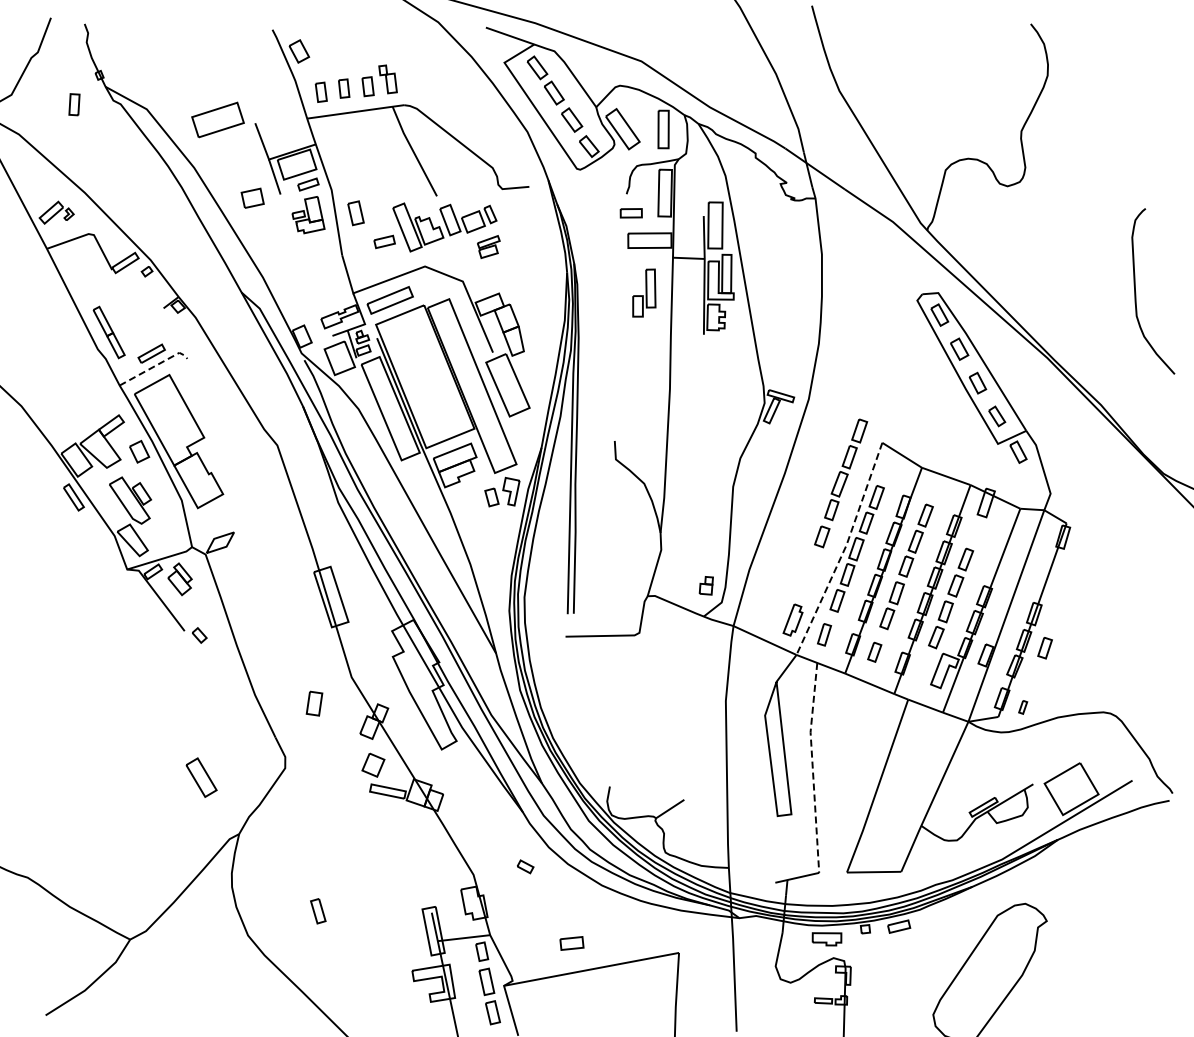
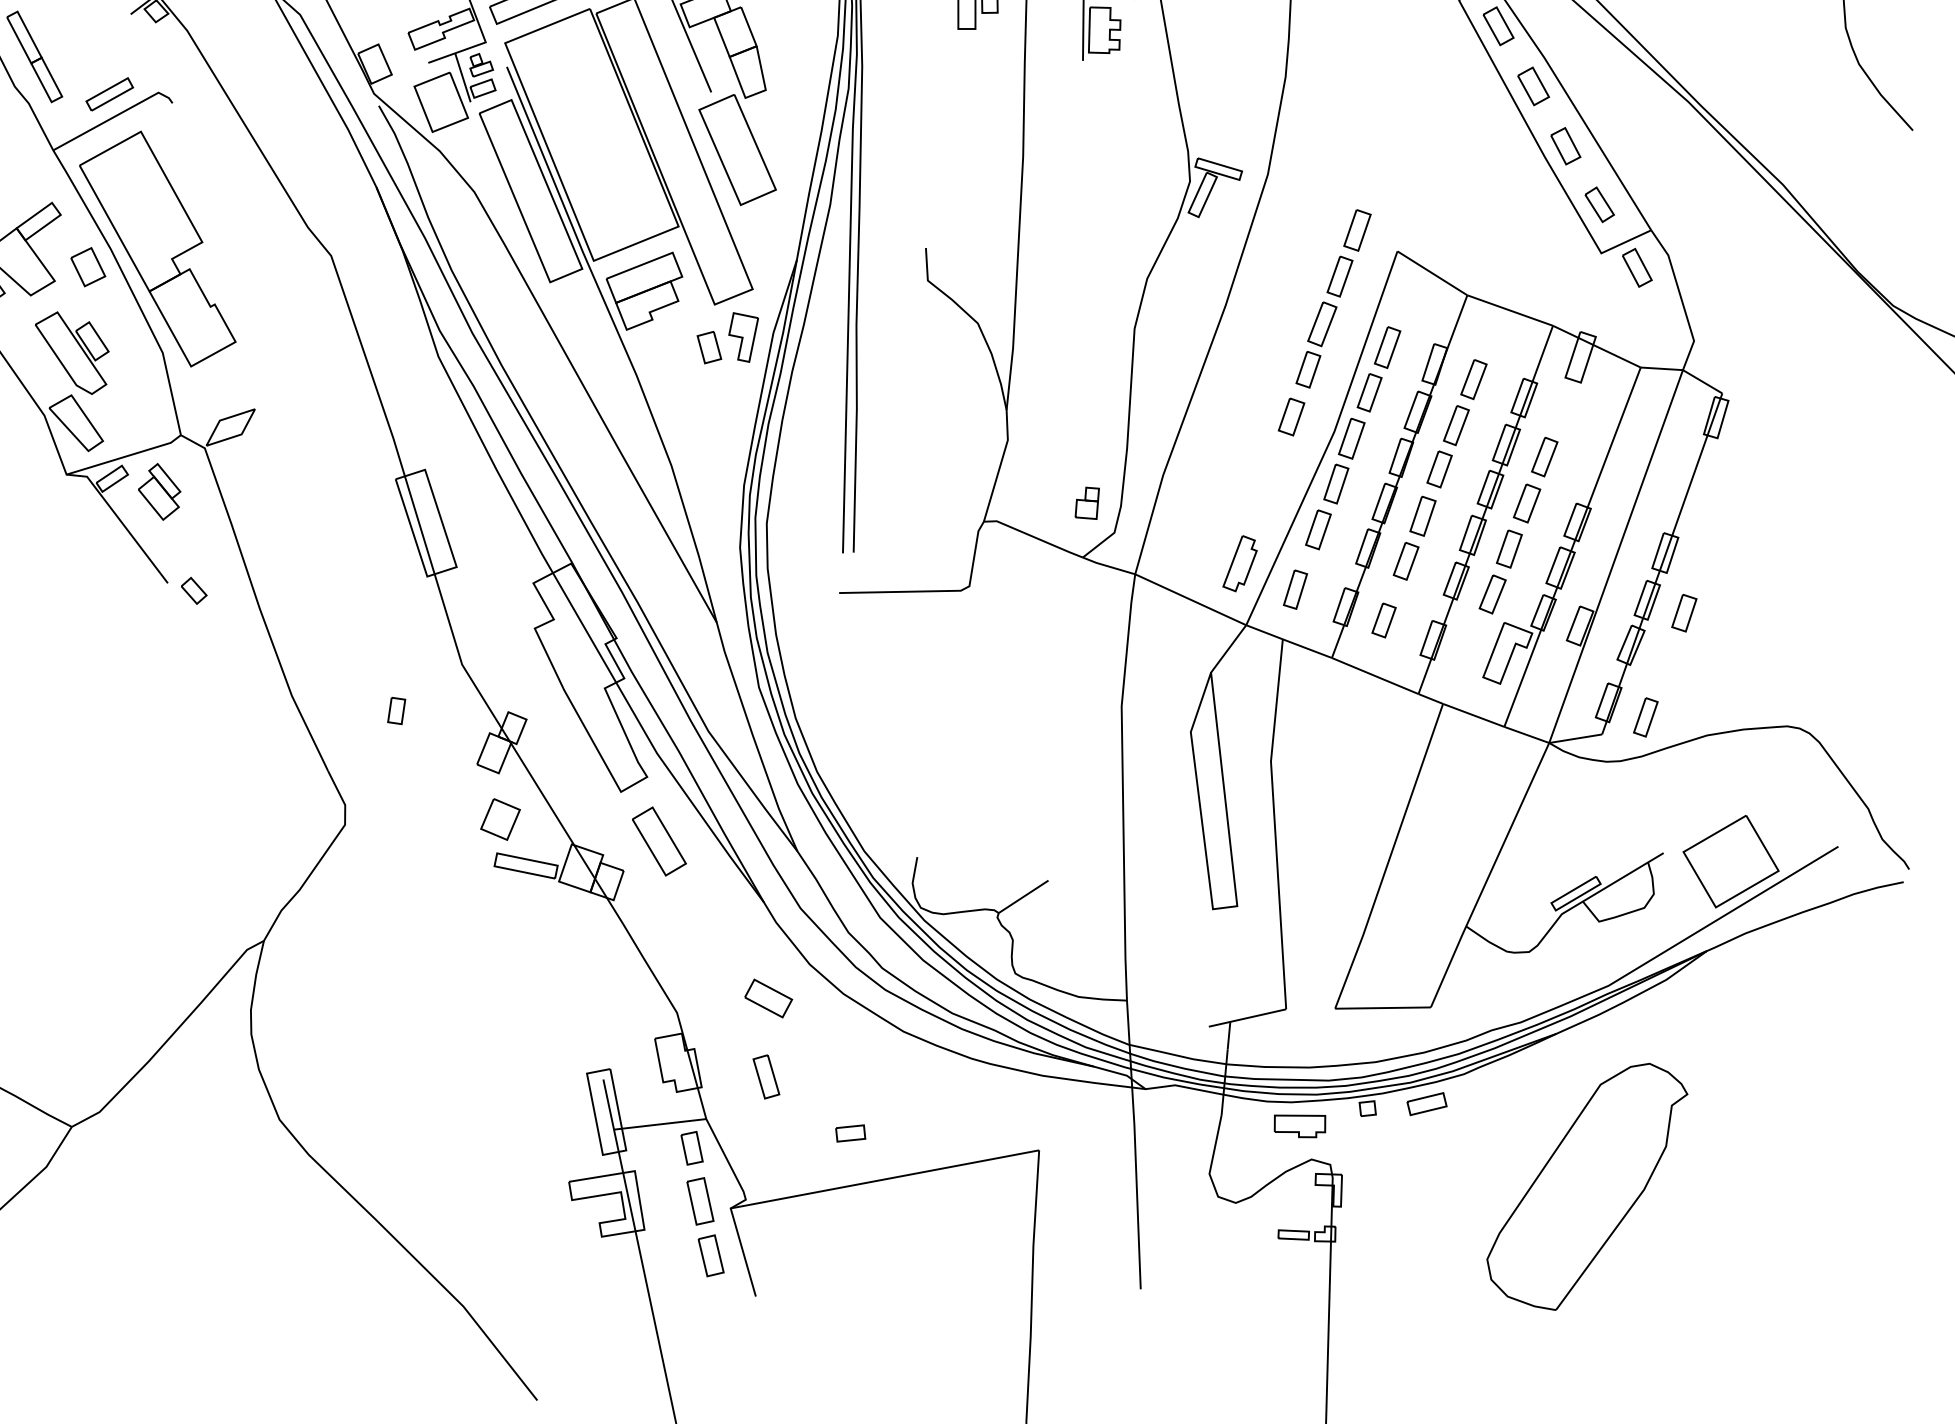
line: (155, 366) -> (116, 116), dashed -> solid
line: (844, 550) -> (1330, 441), dashed -> solid
part: (314, 703) -> (396, 710), size x0.62
part: (1022, 707) -> (1644, 717), size x1.67
line: (812, 767) -> (1274, 823), dashed -> solid
part: (201, 777) -> (659, 841), moved
part: (525, 866) -> (768, 998), size x1.67
part: (318, 911) -> (766, 1077), moved
part: (572, 942) -> (851, 1132), size x0.71

